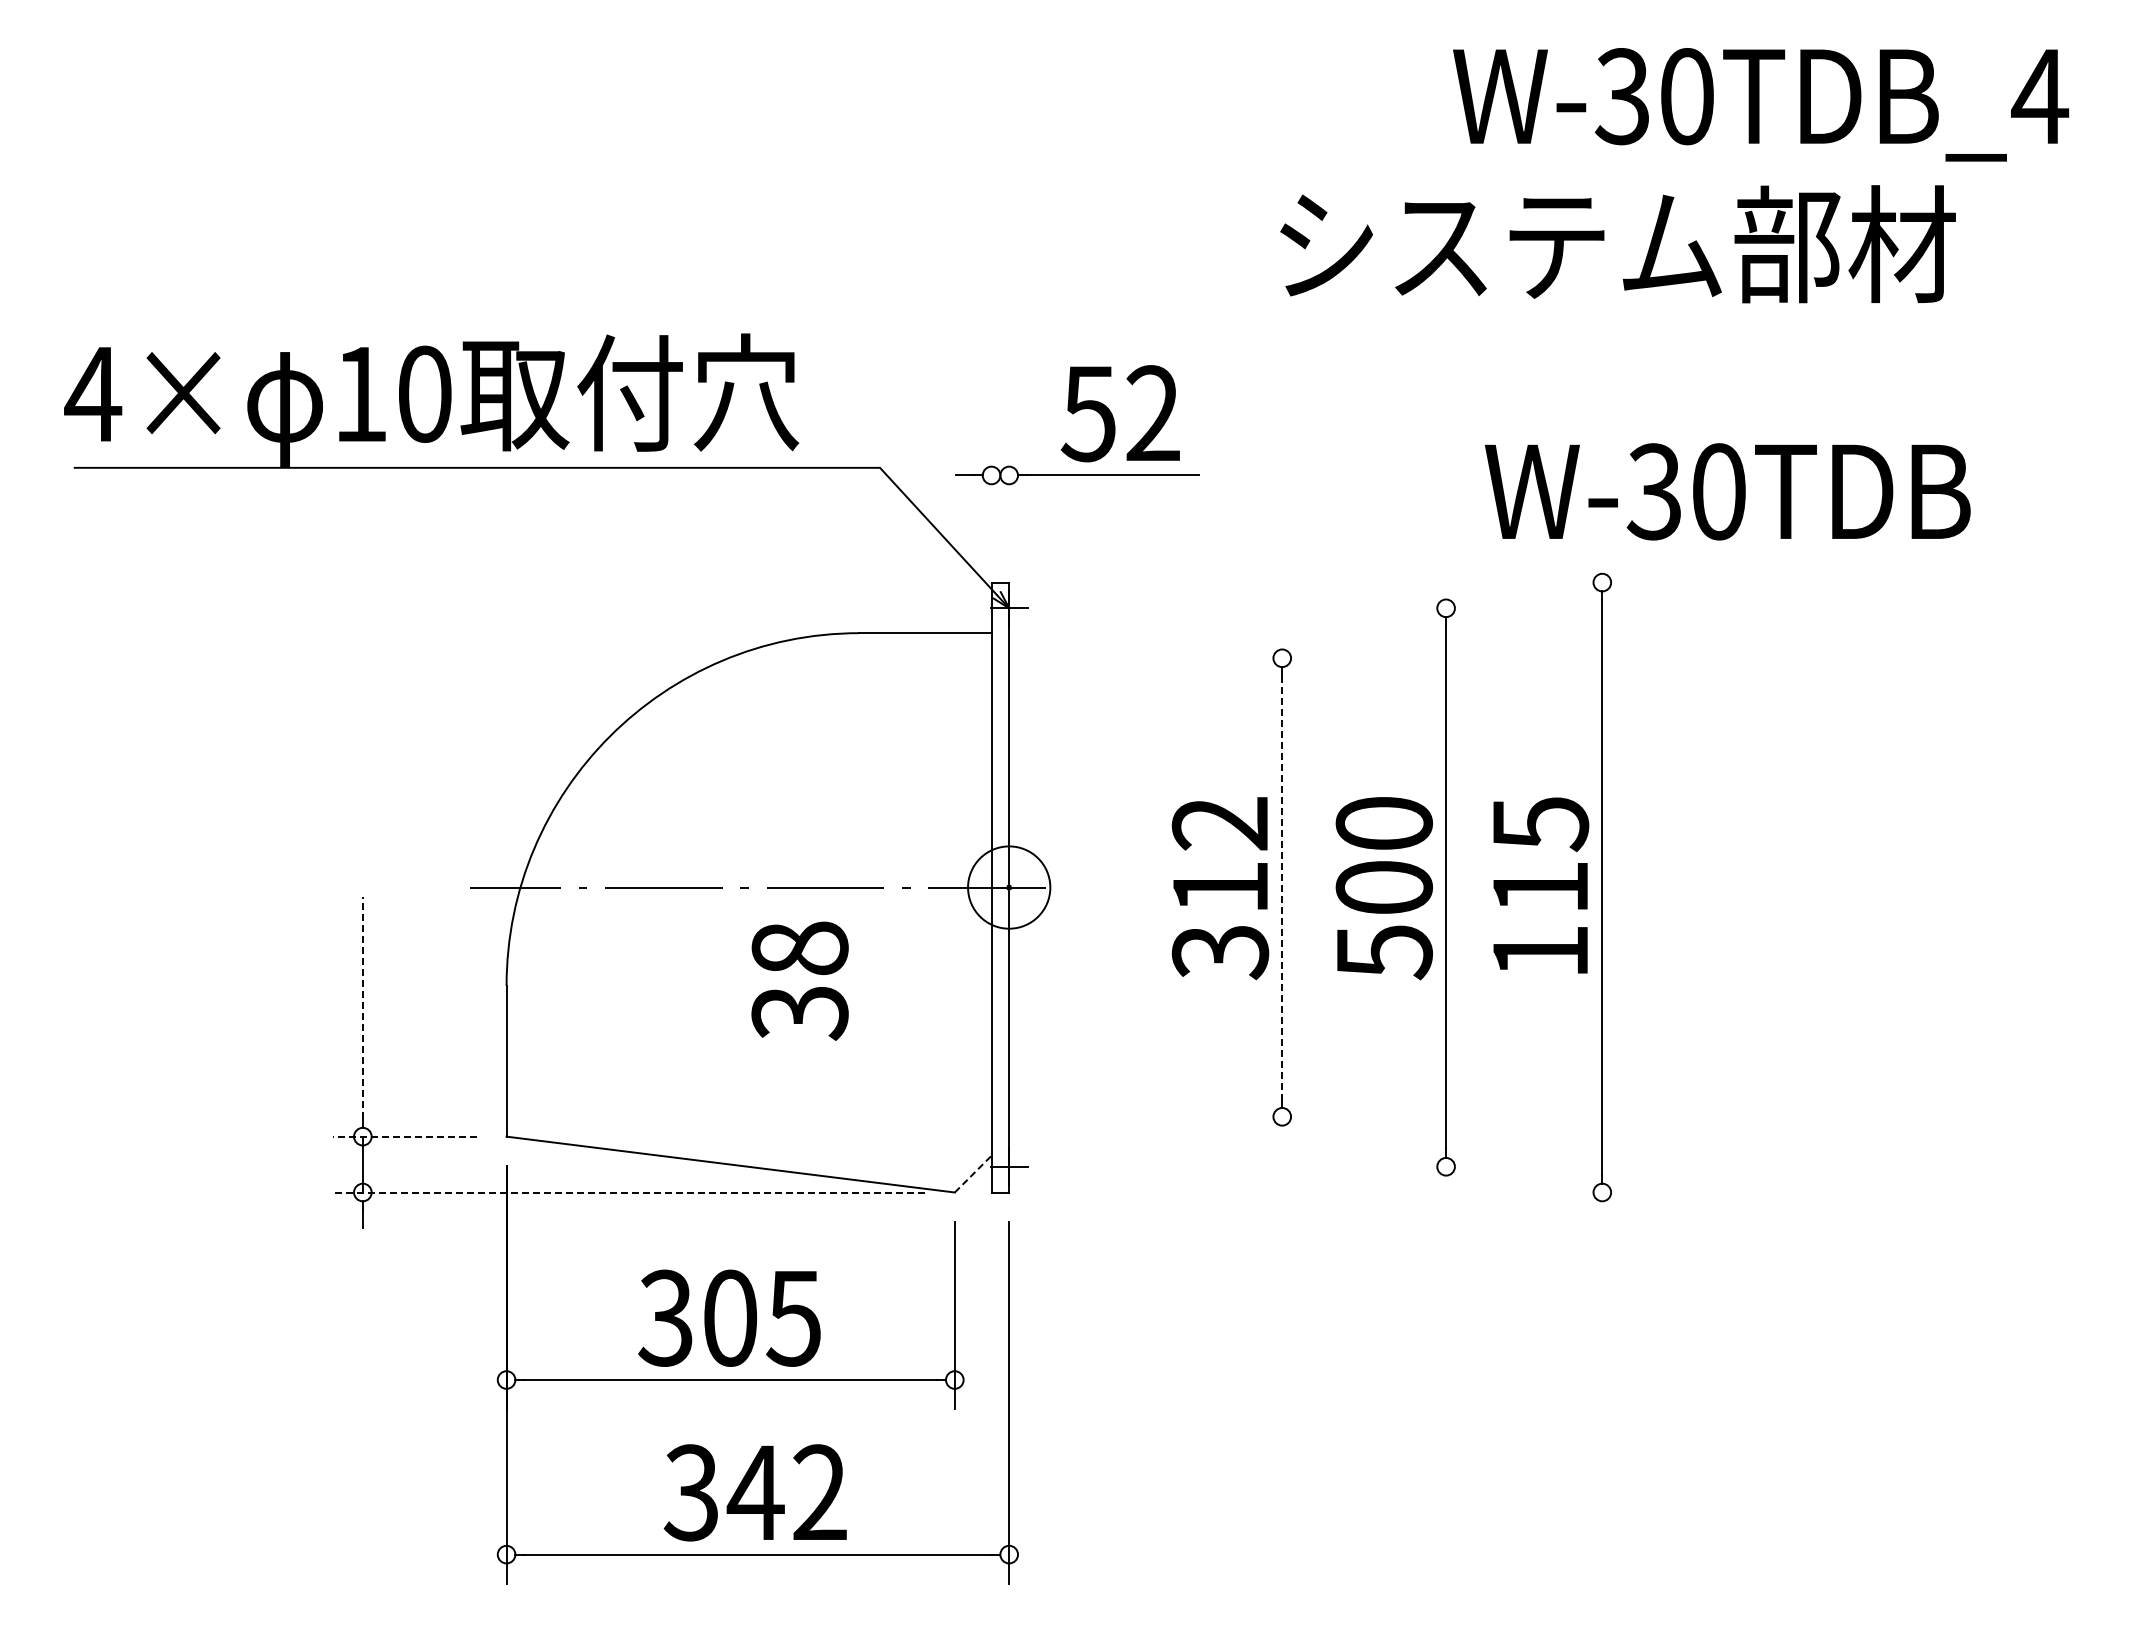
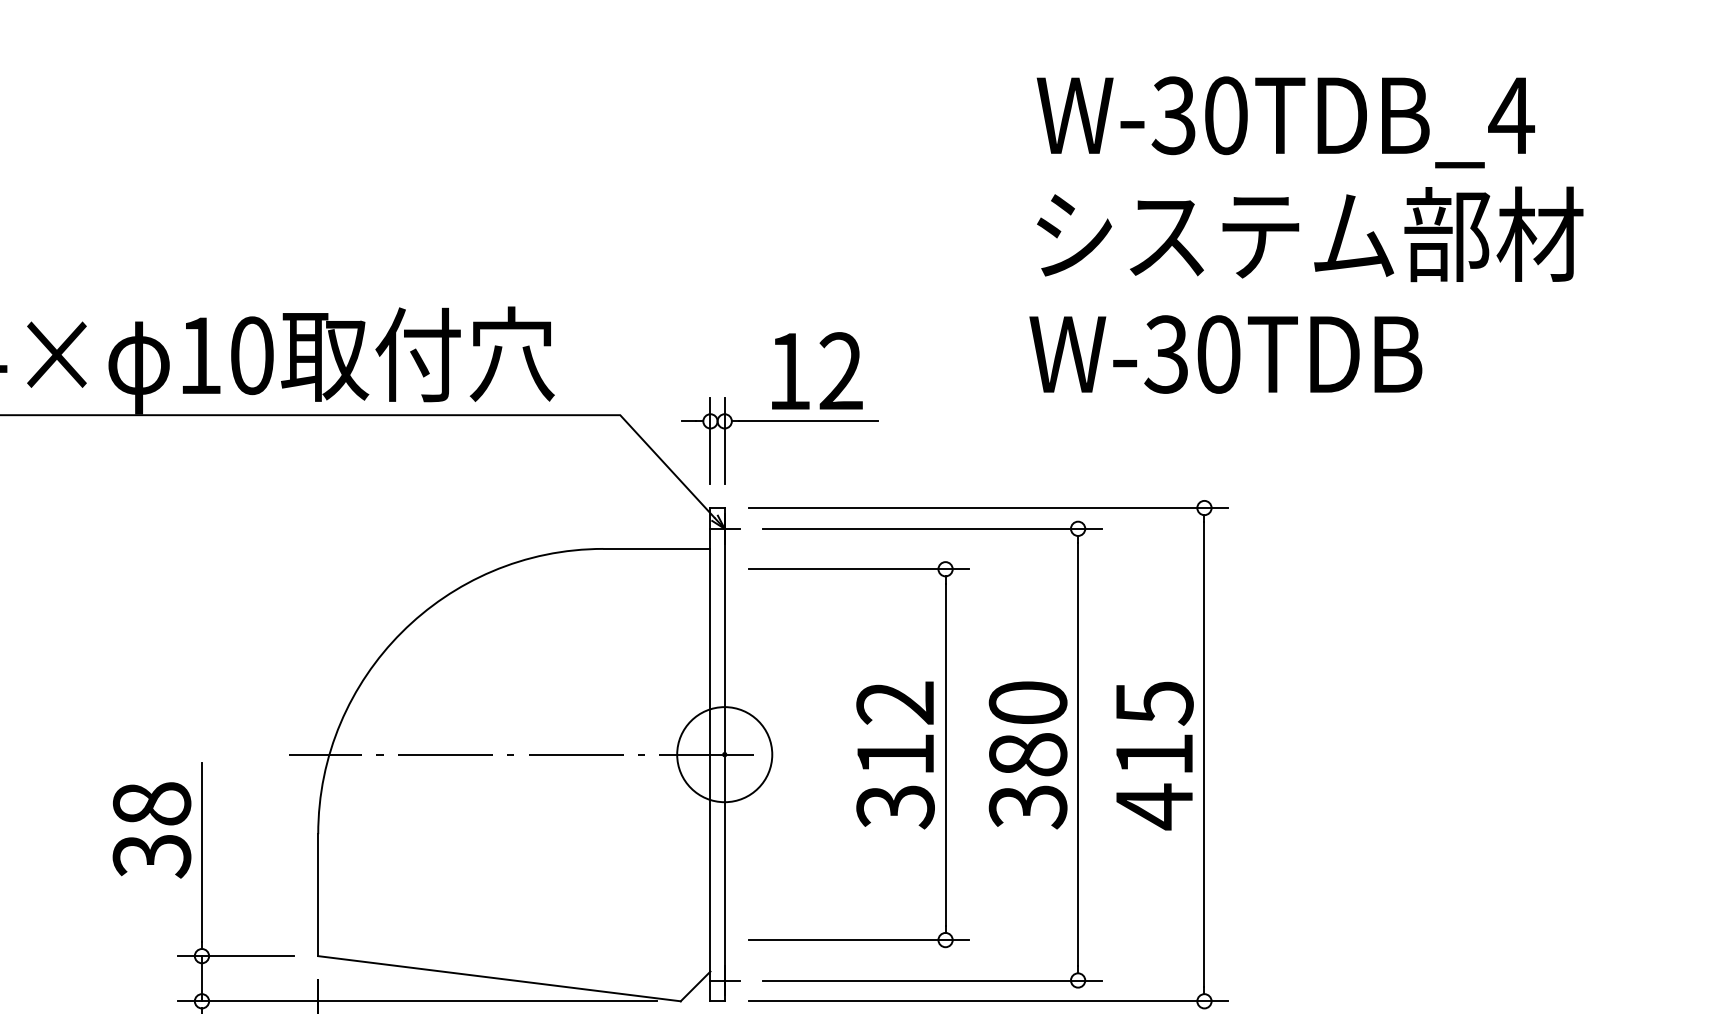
text: (1761, 104) -> (1286, 122), moved
text: (1617, 244) -> (1309, 234), moved
text: (1088, 414) -> (788, 372), 52 -> 12
text: (1727, 491) -> (1225, 354), moved
line: (991, 499) -> (710, 440), added
line: (1009, 499) -> (724, 440), added
line: (1334, 582) -> (987, 507), added
line: (1265, 608) -> (932, 528), added
line: (1174, 658) -> (858, 569), added
circle: (1008, 887) -> (724, 754), size x1.43
line: (1282, 887) -> (945, 754), dashed -> solid
text: (1383, 920) -> (1027, 781), 500 -> 380
text: (1540, 952) -> (1154, 807), 115 -> 415
text: (799, 980) -> (151, 829), moved
line: (362, 1008) -> (201, 852), dashed -> solid
line: (1174, 1116) -> (858, 939), added
line: (405, 1136) -> (236, 956), dashed -> solid
line: (1265, 1166) -> (932, 980), added
line: (973, 1174) -> (695, 986), dashed -> solid
line: (629, 1192) -> (417, 1001), dashed -> solid
line: (1334, 1192) -> (987, 1001), added

